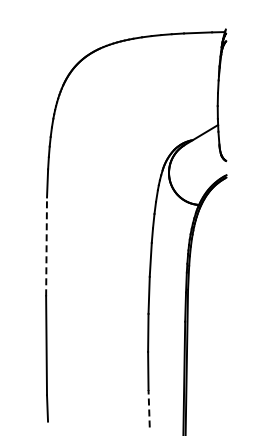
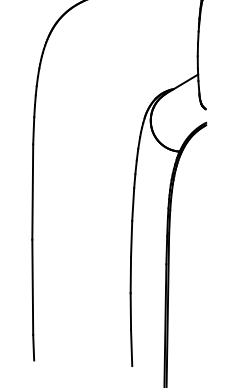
line: (46, 246) -> (32, 191), dashed -> solid
line: (149, 408) -> (131, 347), dashed -> solid

